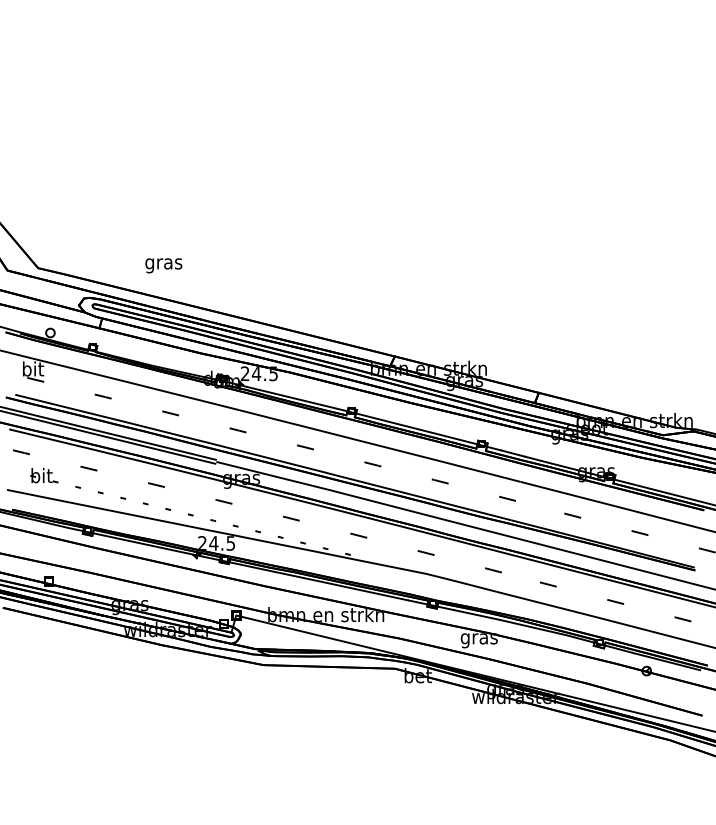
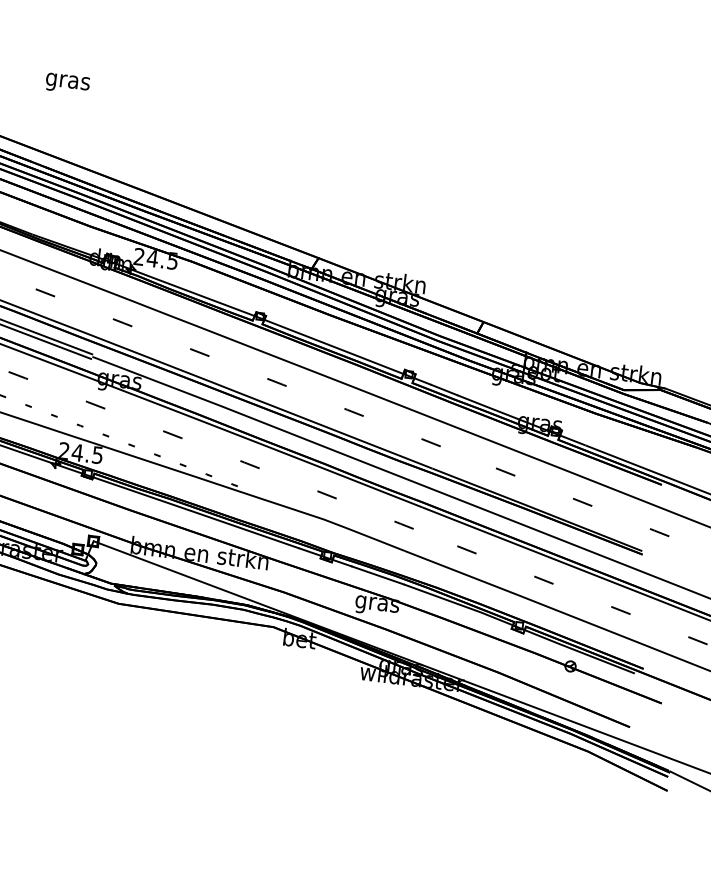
text: (163, 265) -> (67, 83), moved

